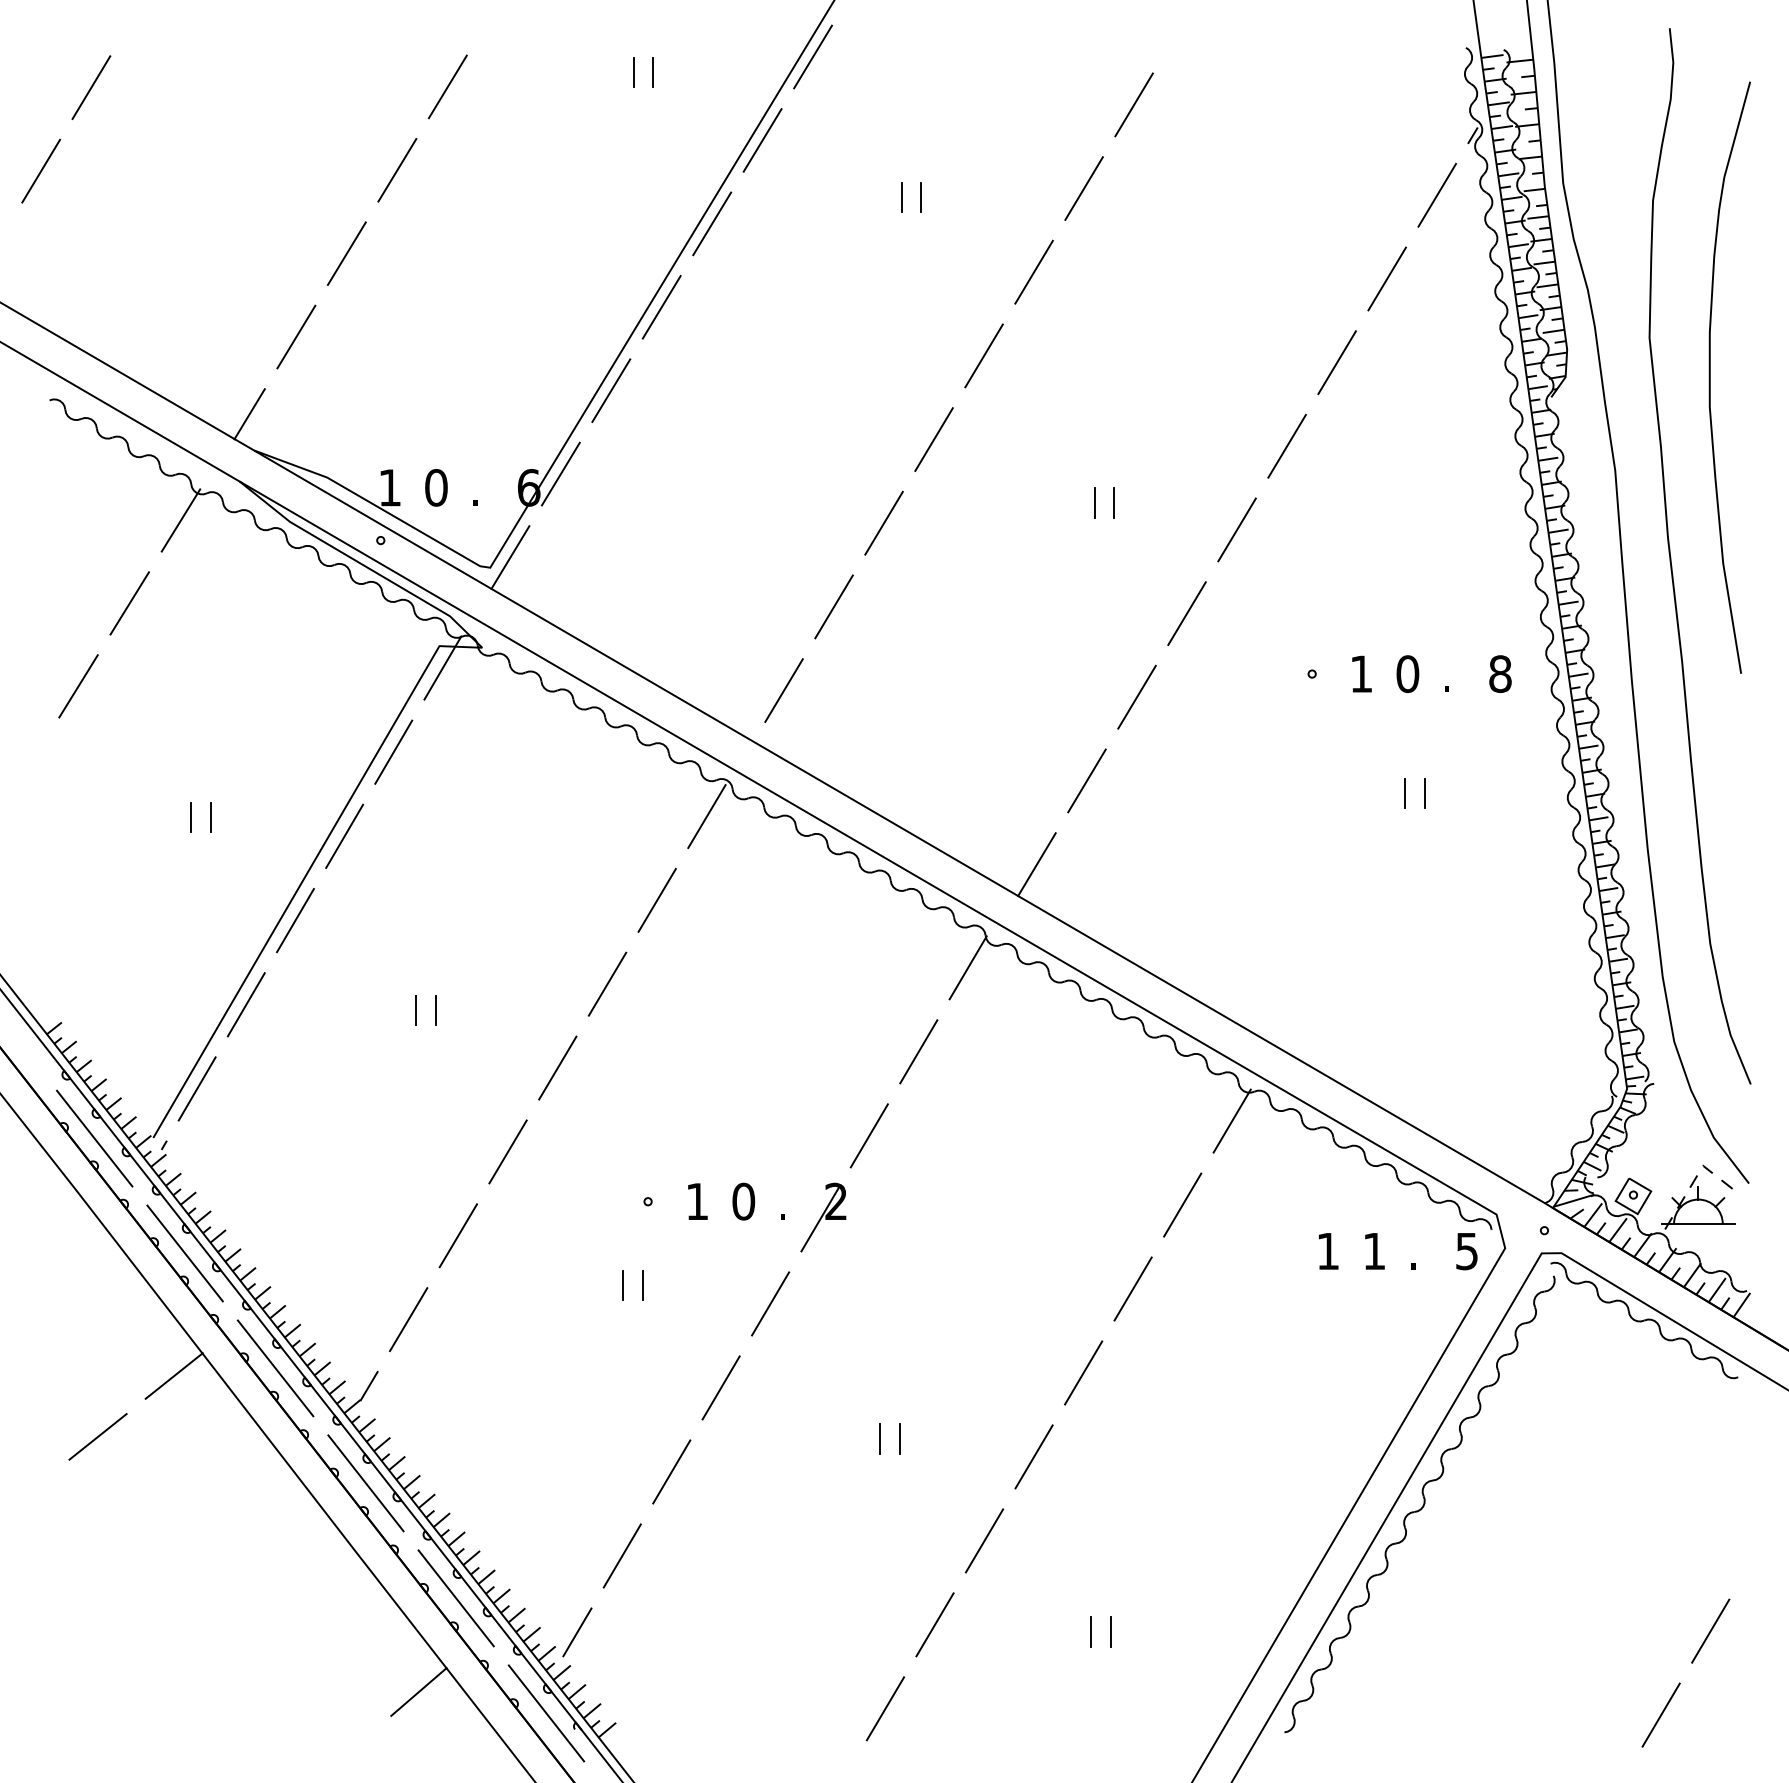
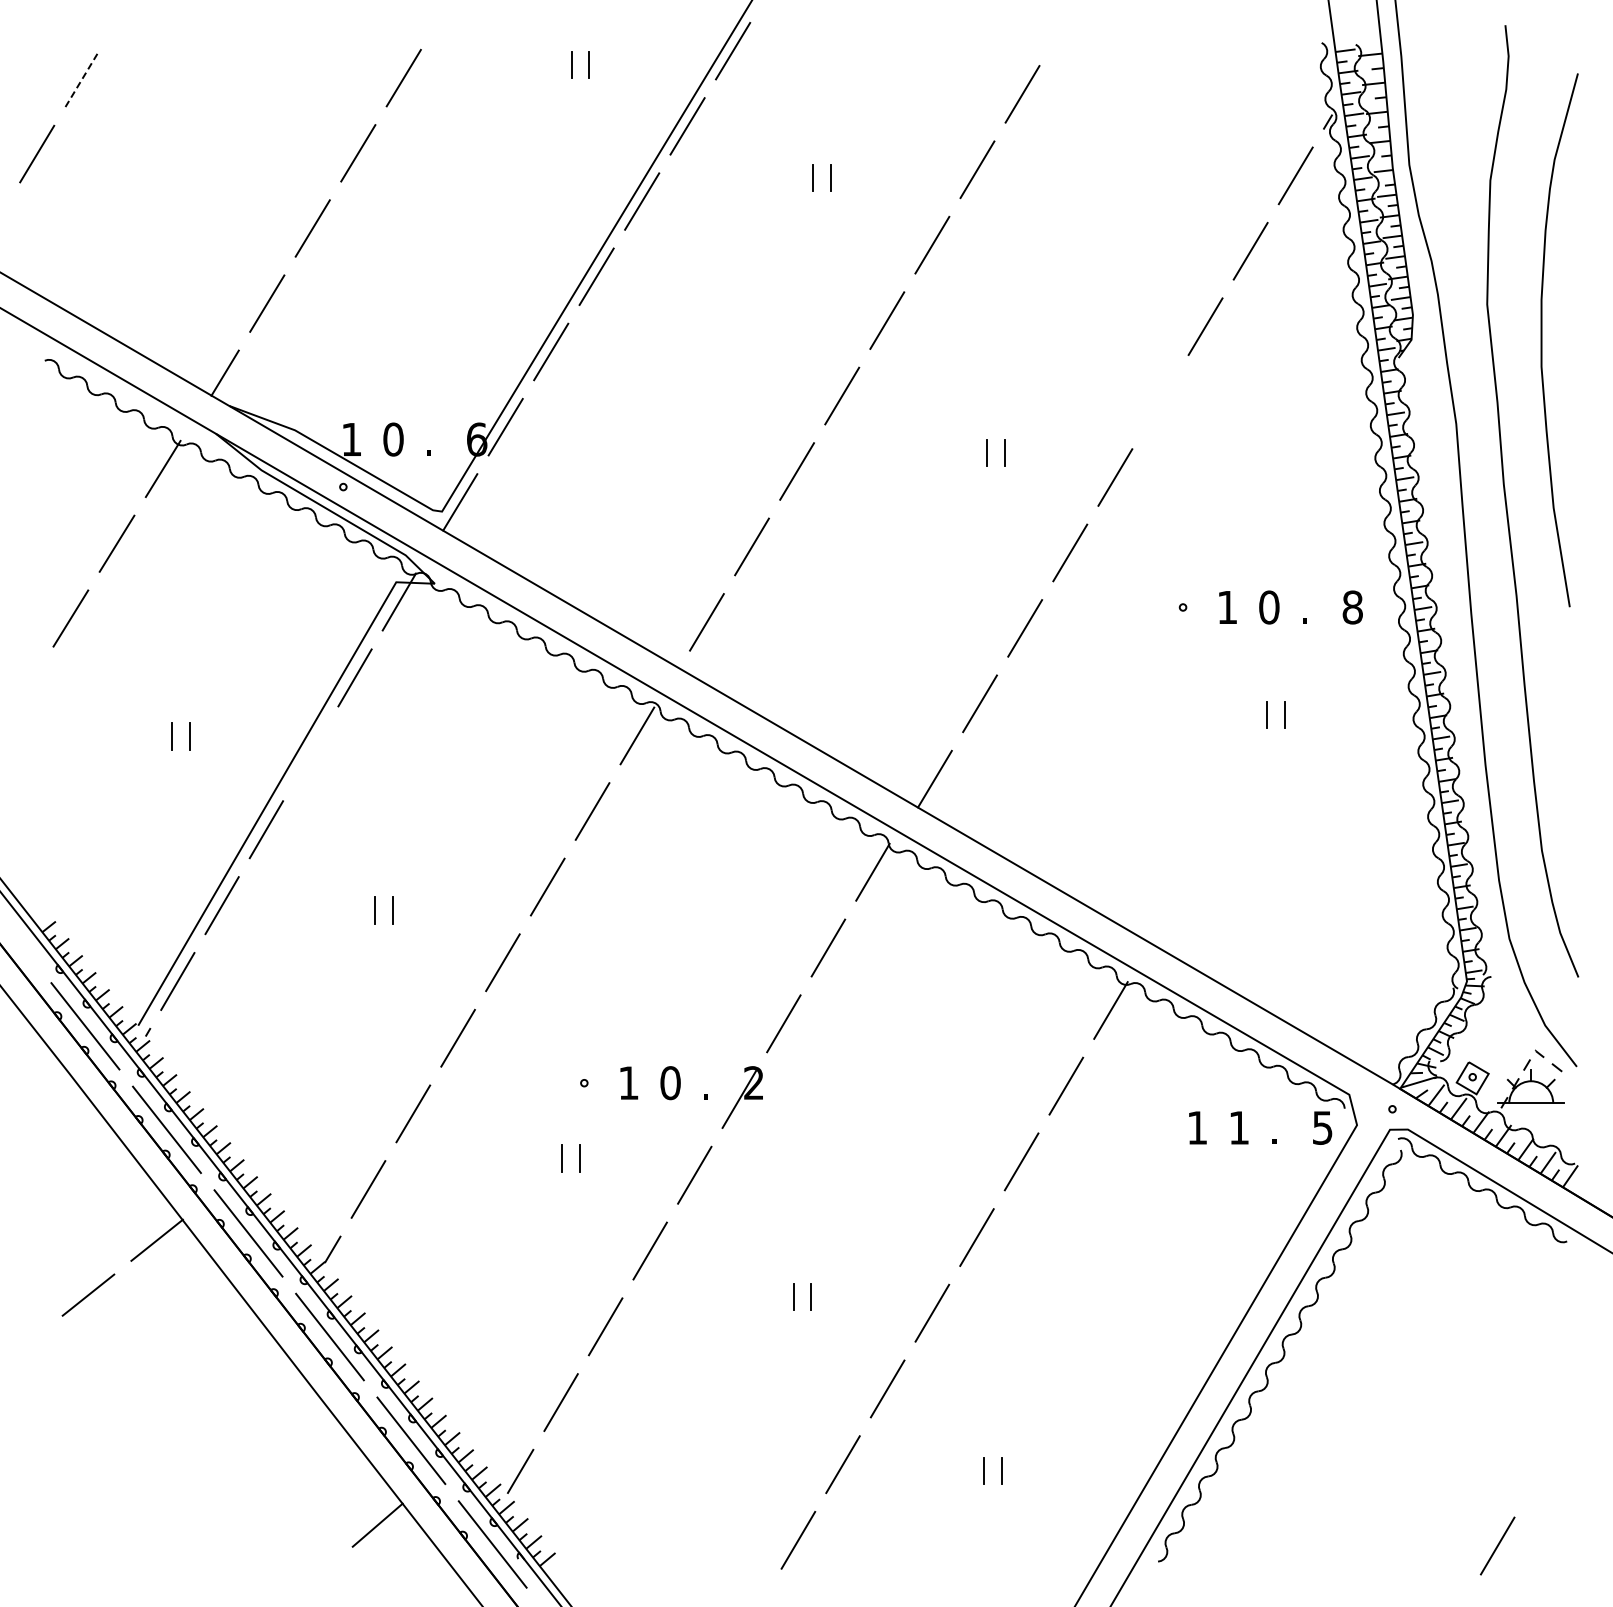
line: (91, 87) -> (82, 78), solid -> dashed
line: (1287, 445) -> (1160, 401), removed
line: (344, 836) -> (310, 753), removed
line: (1710, 1630) -> (1542, 1469), removed

